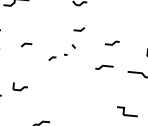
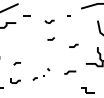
line: (25, 44) -> (16, 63), moved
part: (62, 52) -> (41, 74), moved
line: (104, 67) -> (70, 72), moved

